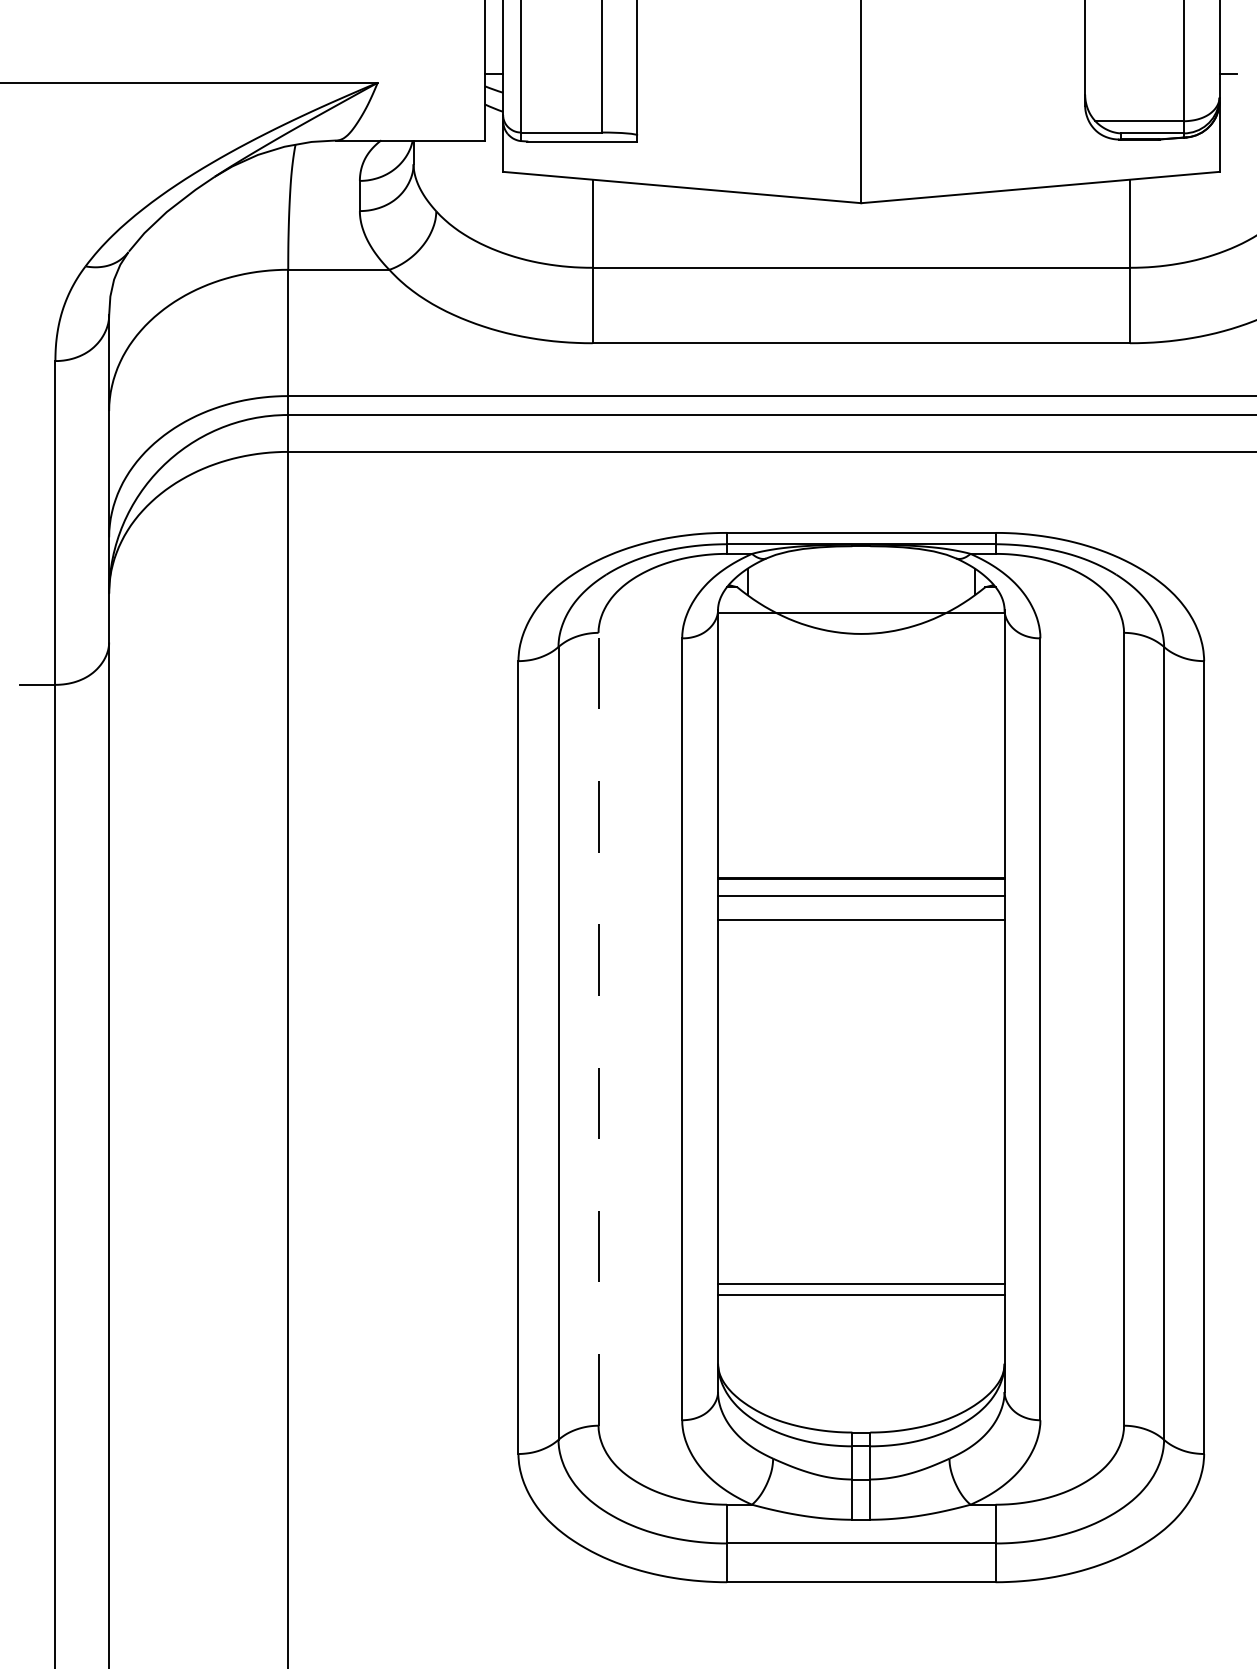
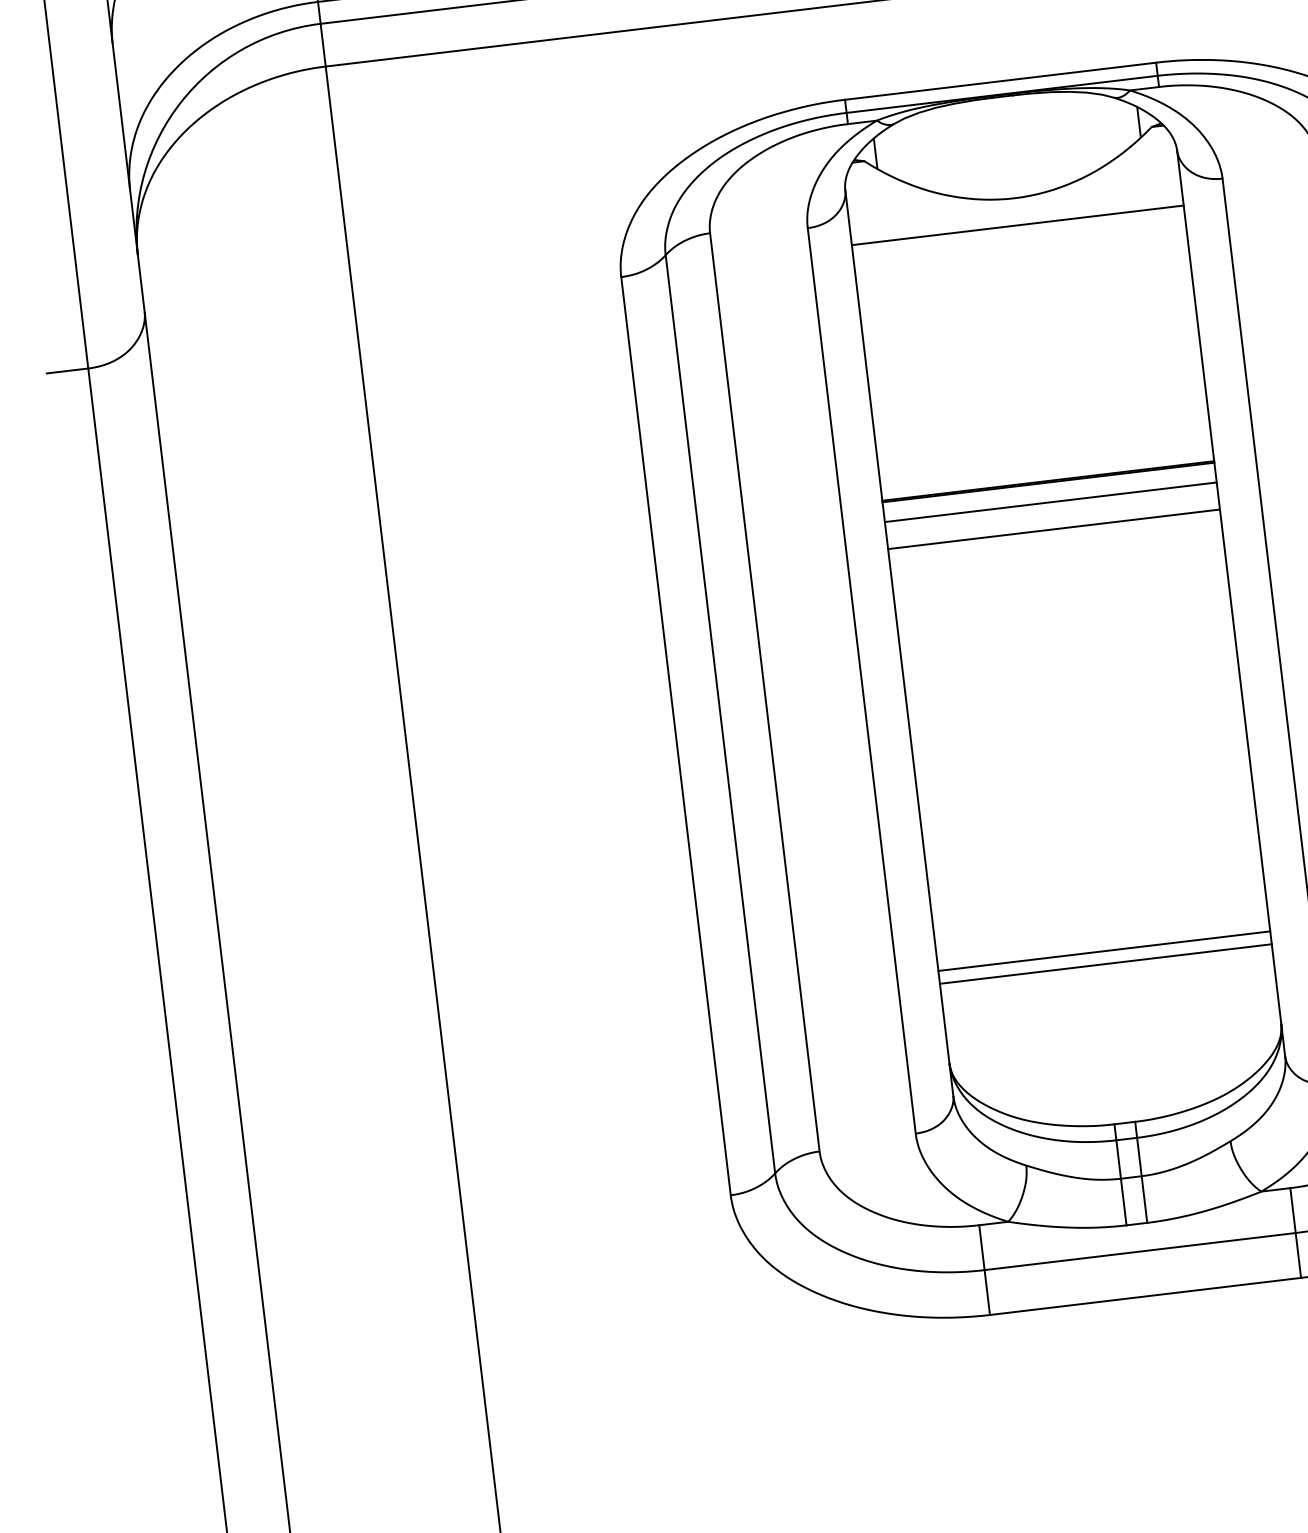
line: (861, 613) -> (1018, 225), moved
line: (598, 1028) -> (764, 691), dashed -> solid

